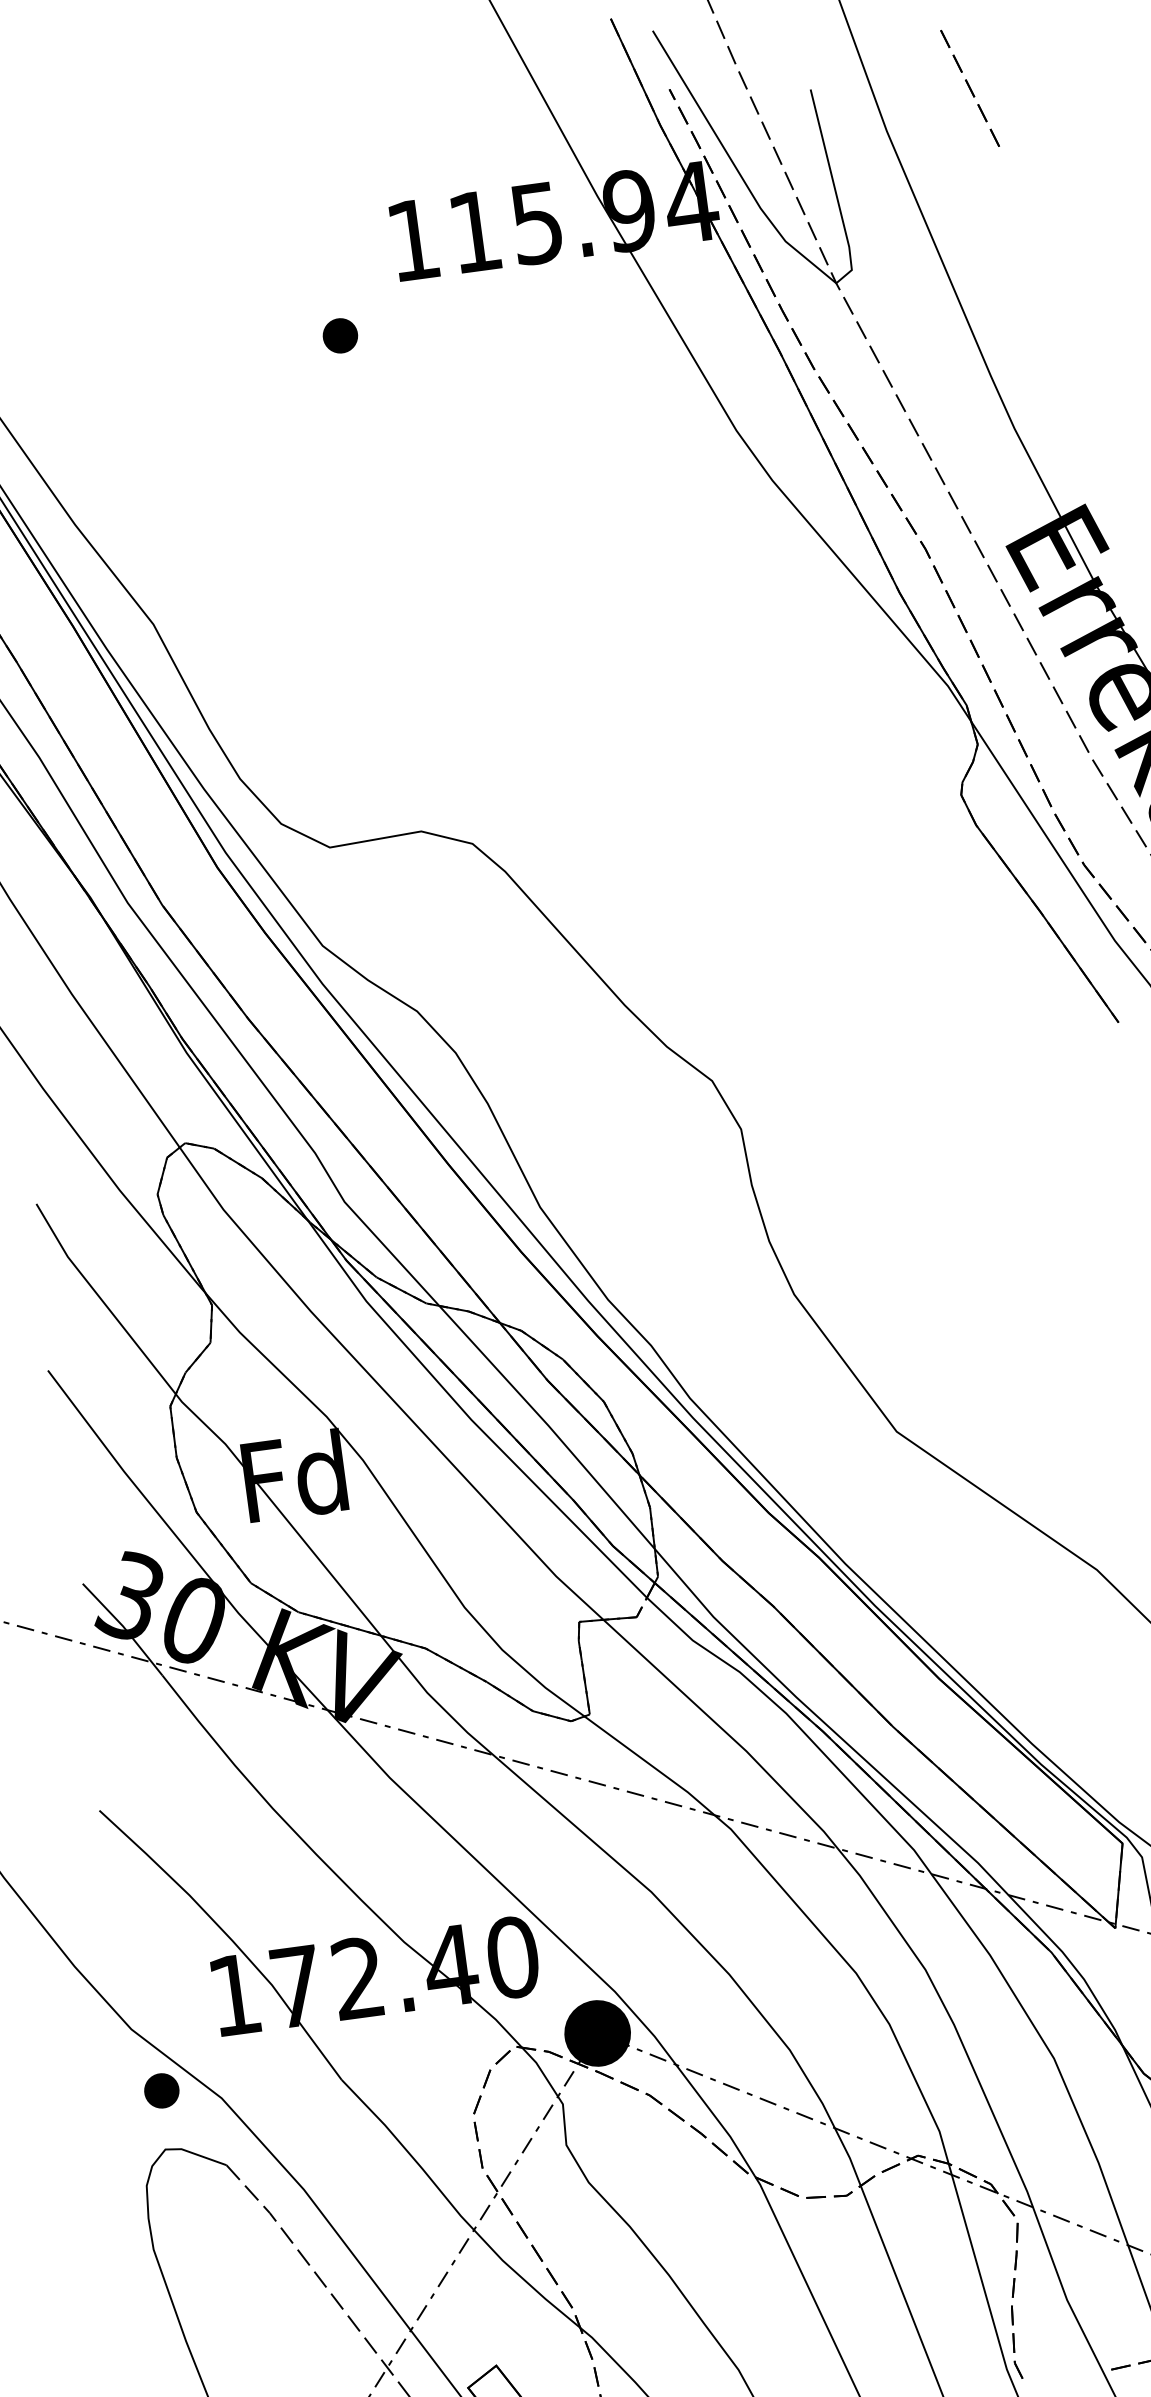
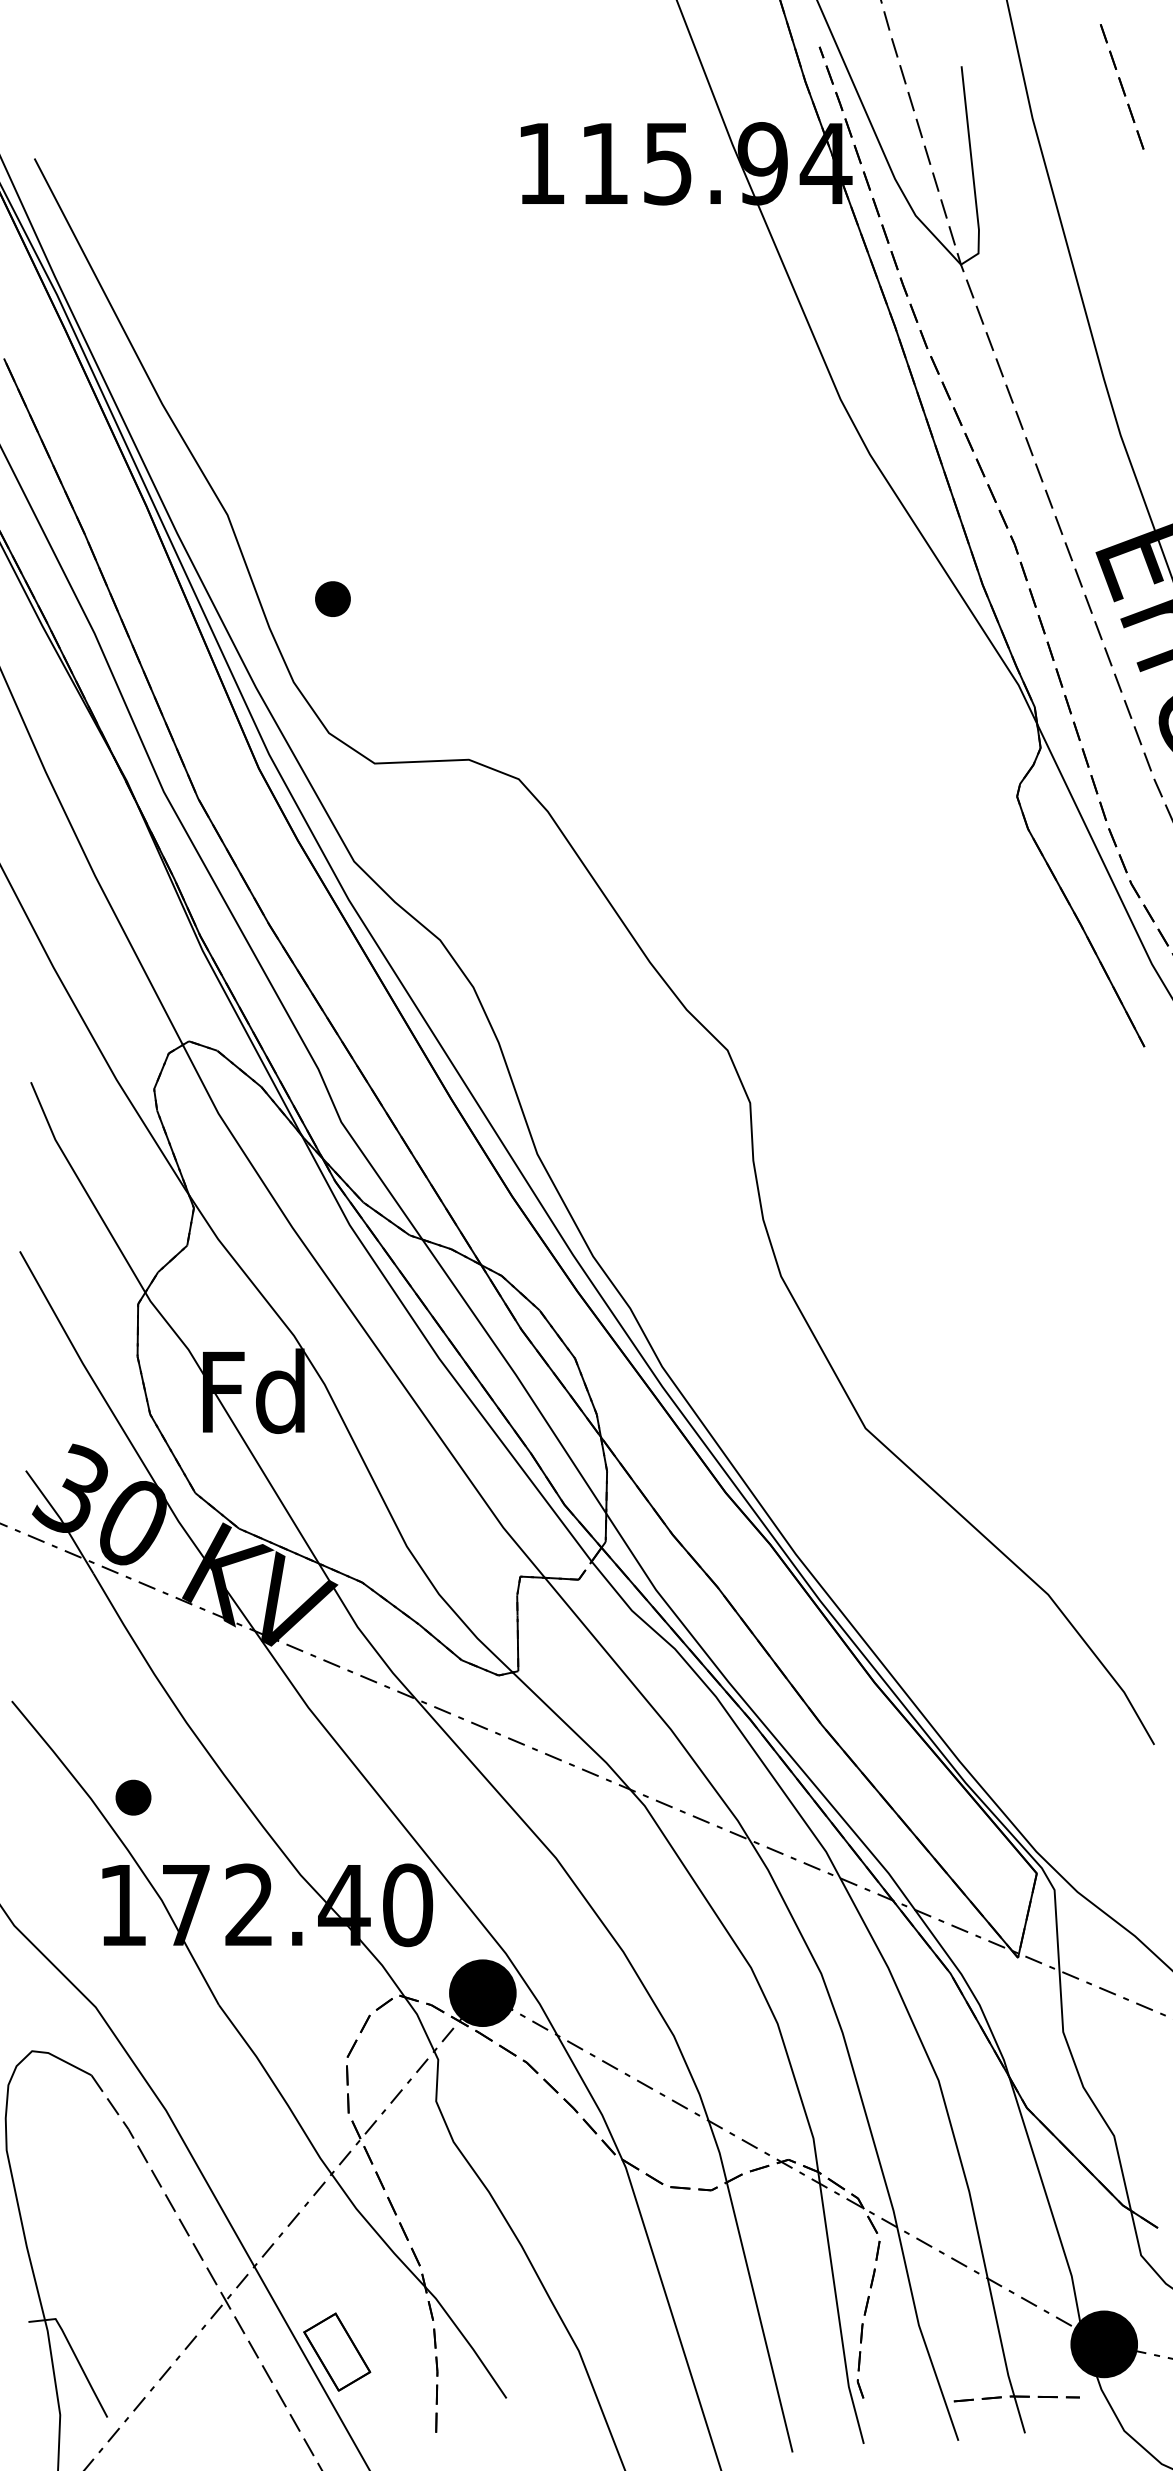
part: (339, 335) -> (332, 598), moved
part: (161, 2090) -> (133, 1797), moved

